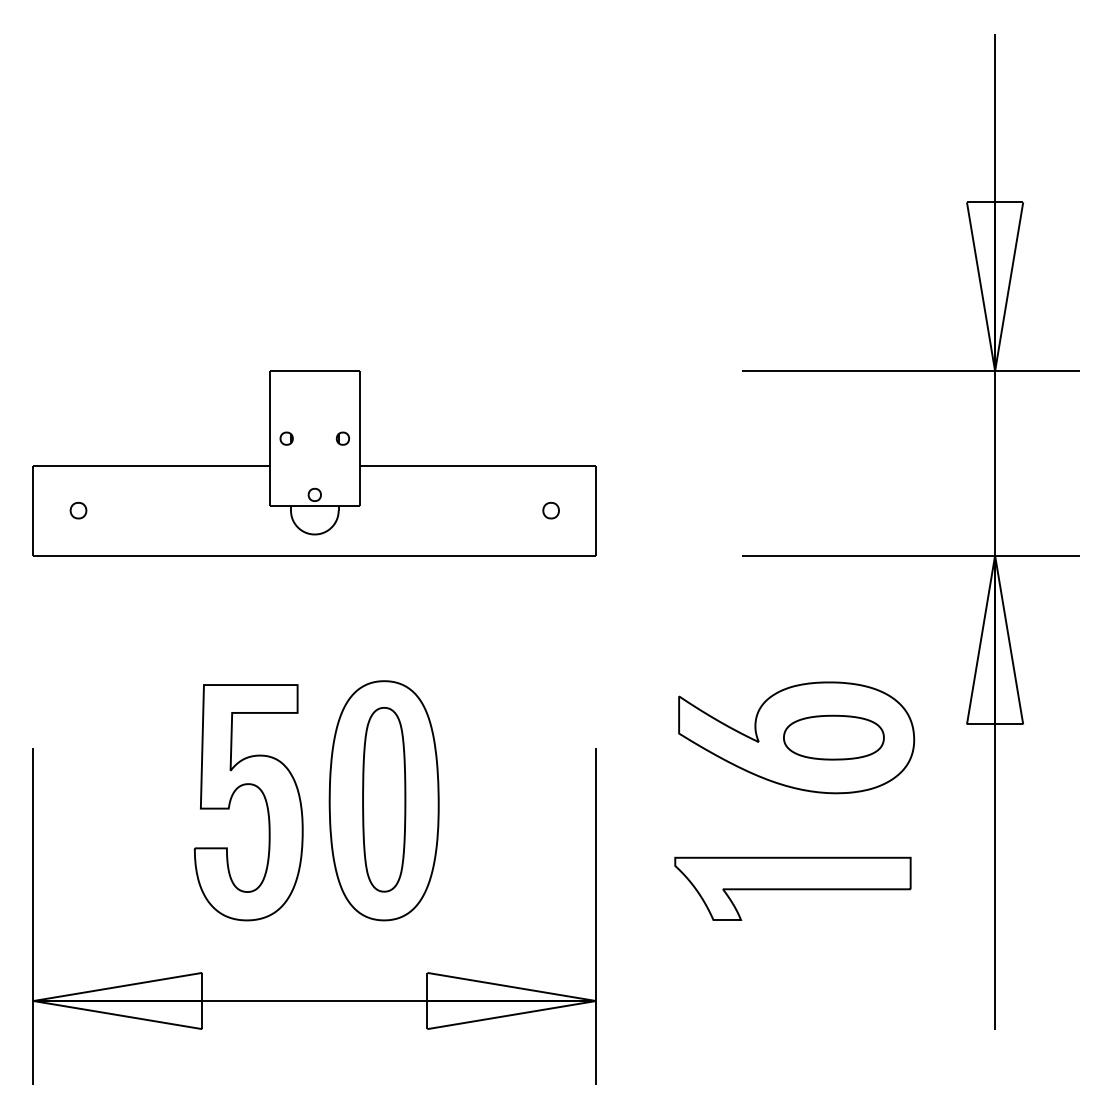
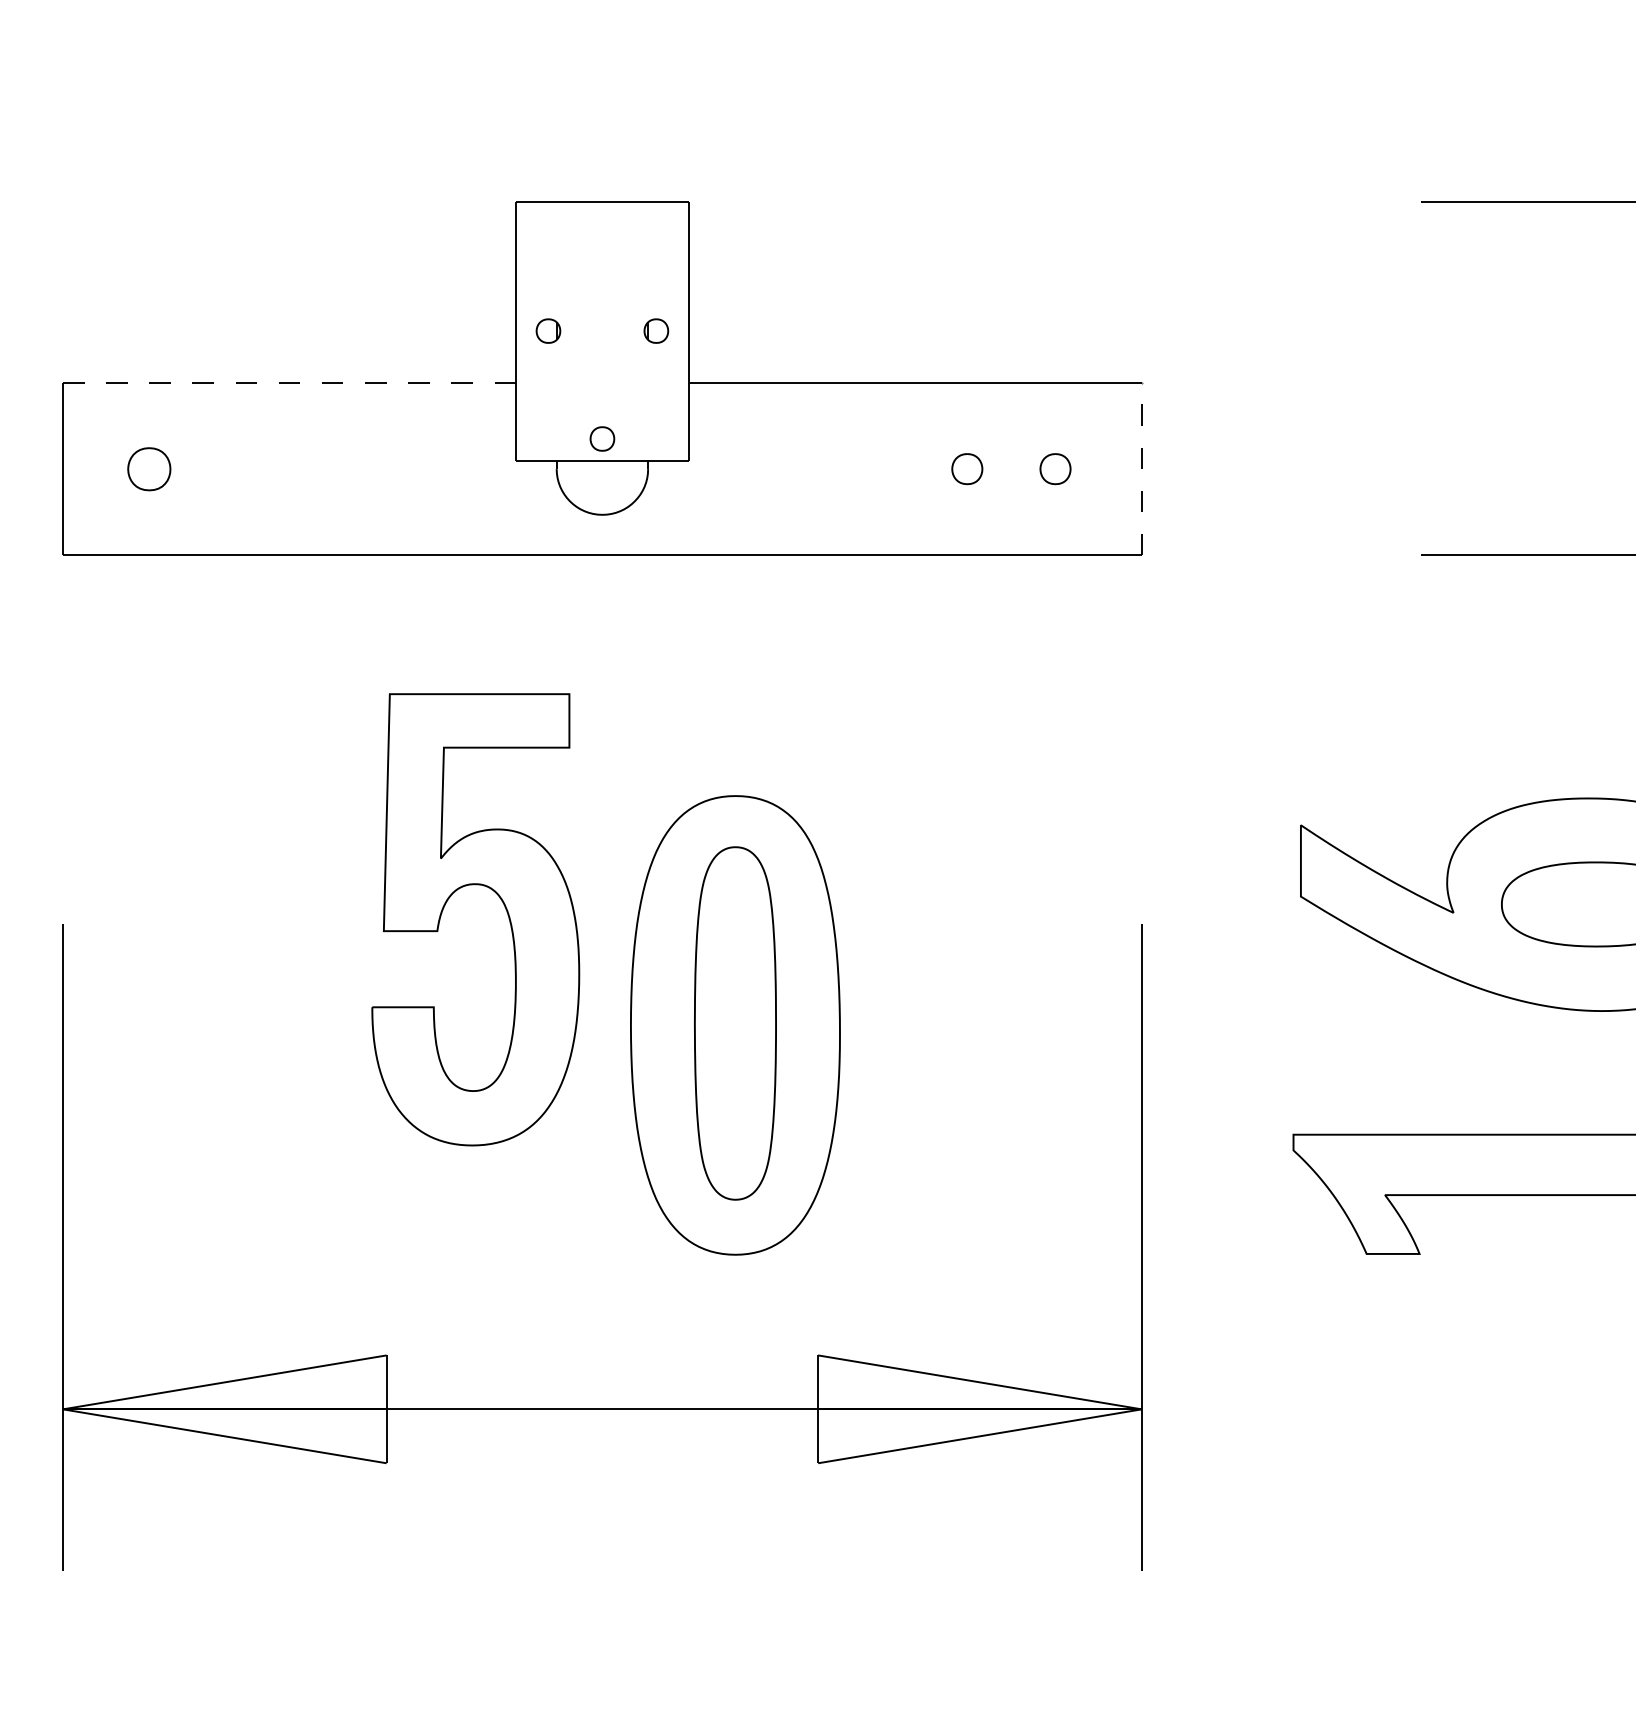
line: (151, 465) -> (289, 382), solid -> dashed
part: (78, 510) -> (149, 468), size x1.4
part: (504, 510) -> (966, 468), added
line: (596, 510) -> (1142, 468), solid -> dashed
part: (262, 794) -> (502, 904), moved

